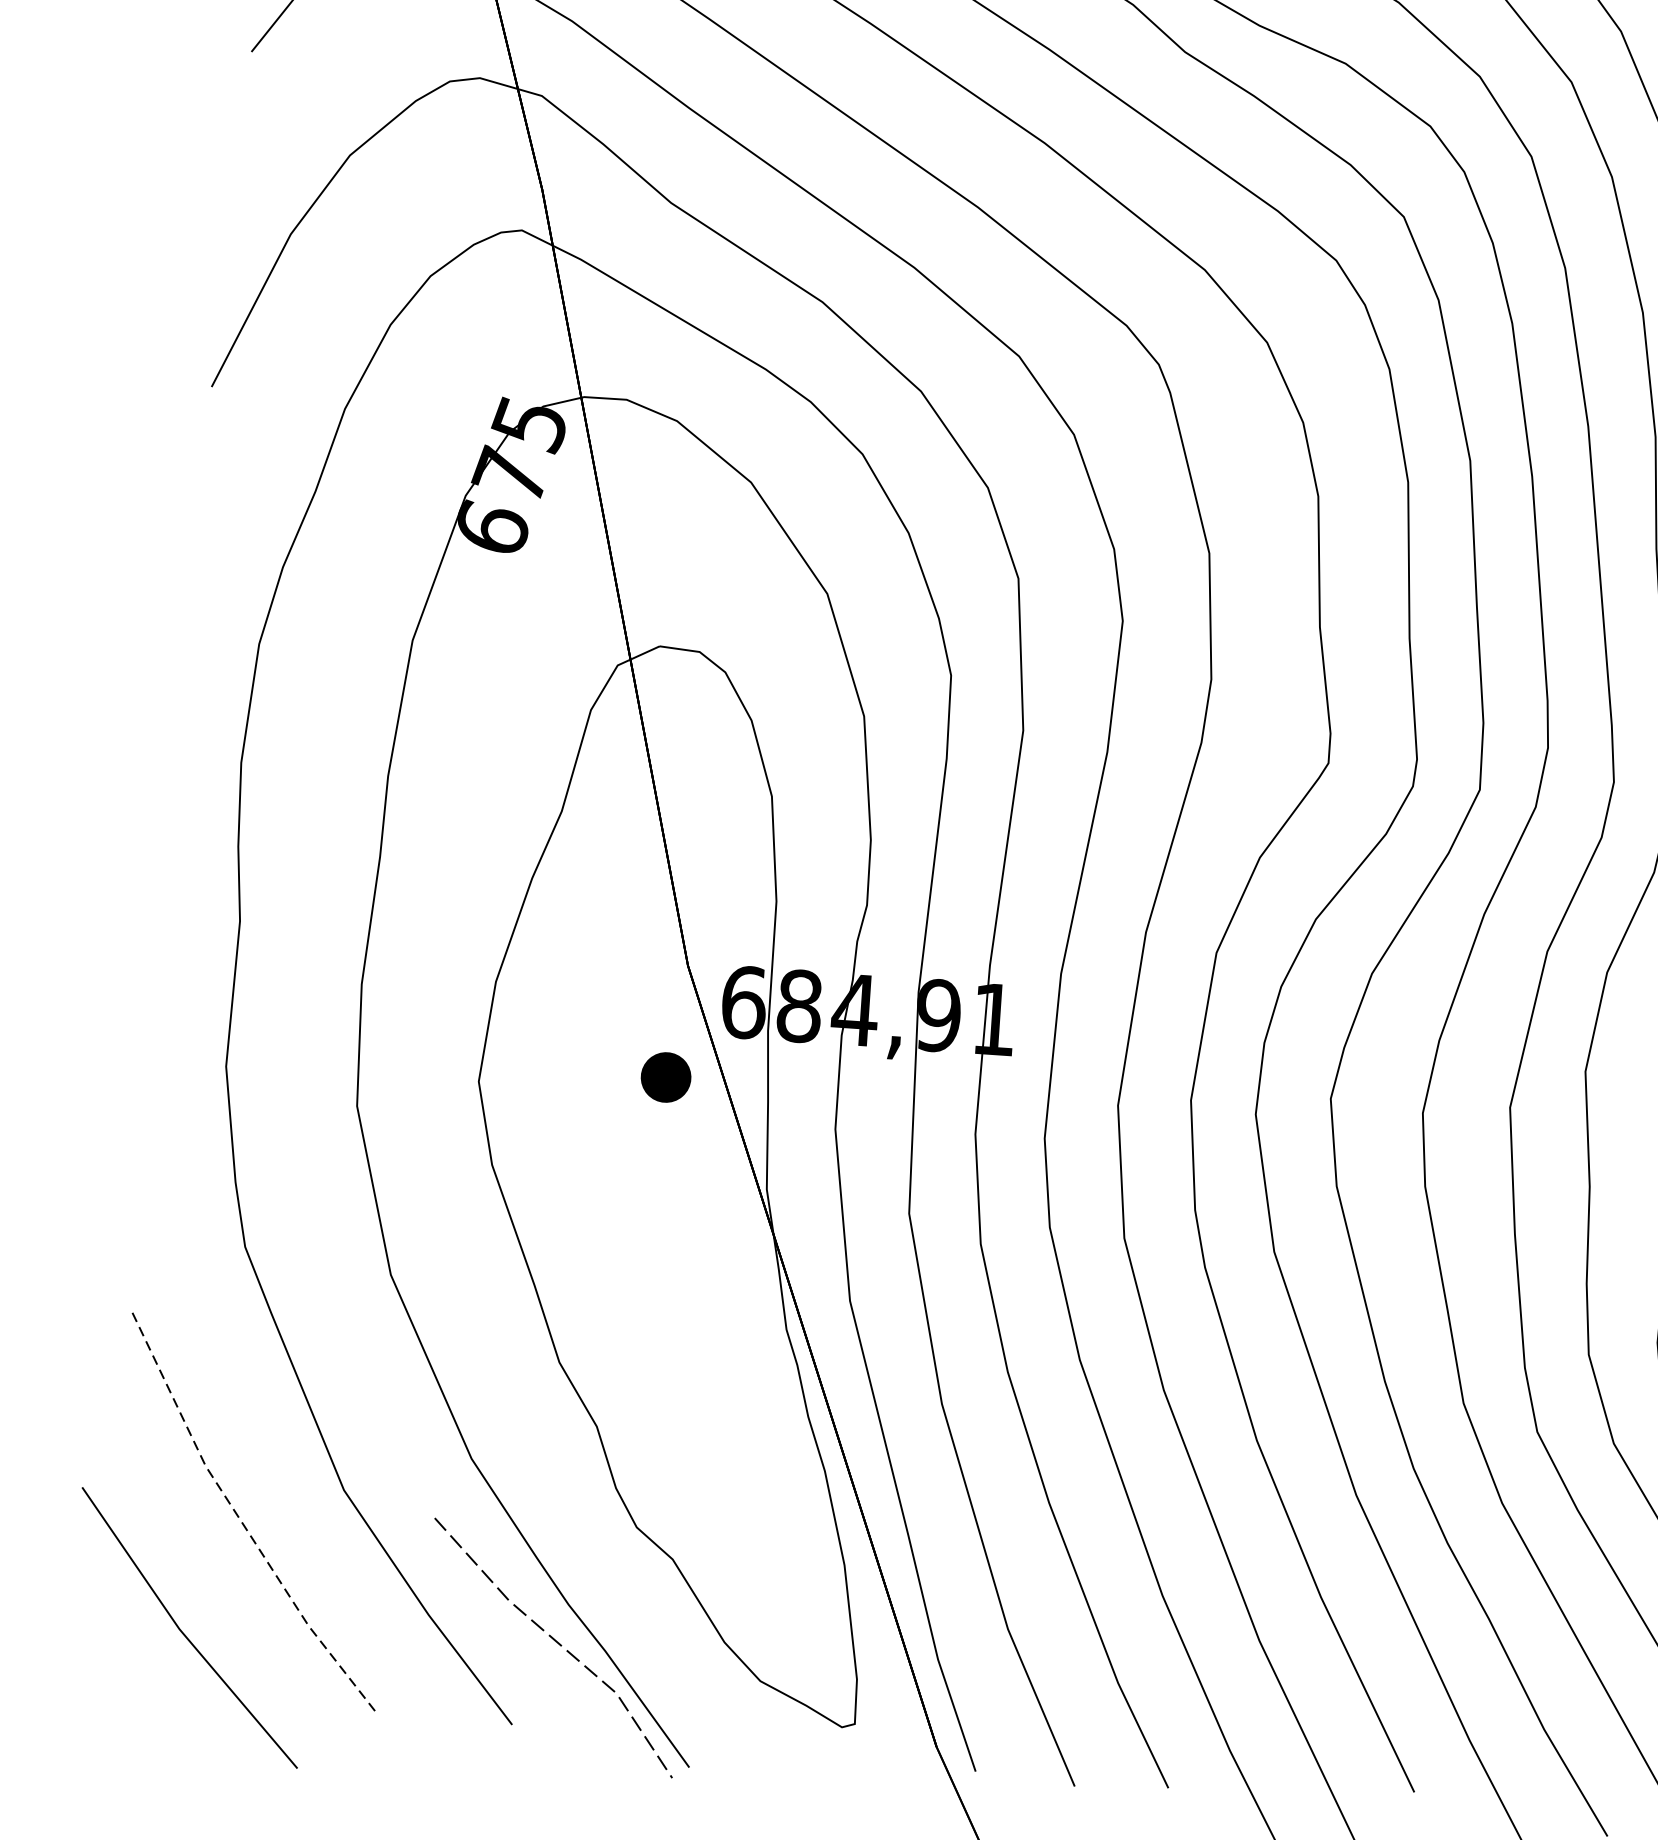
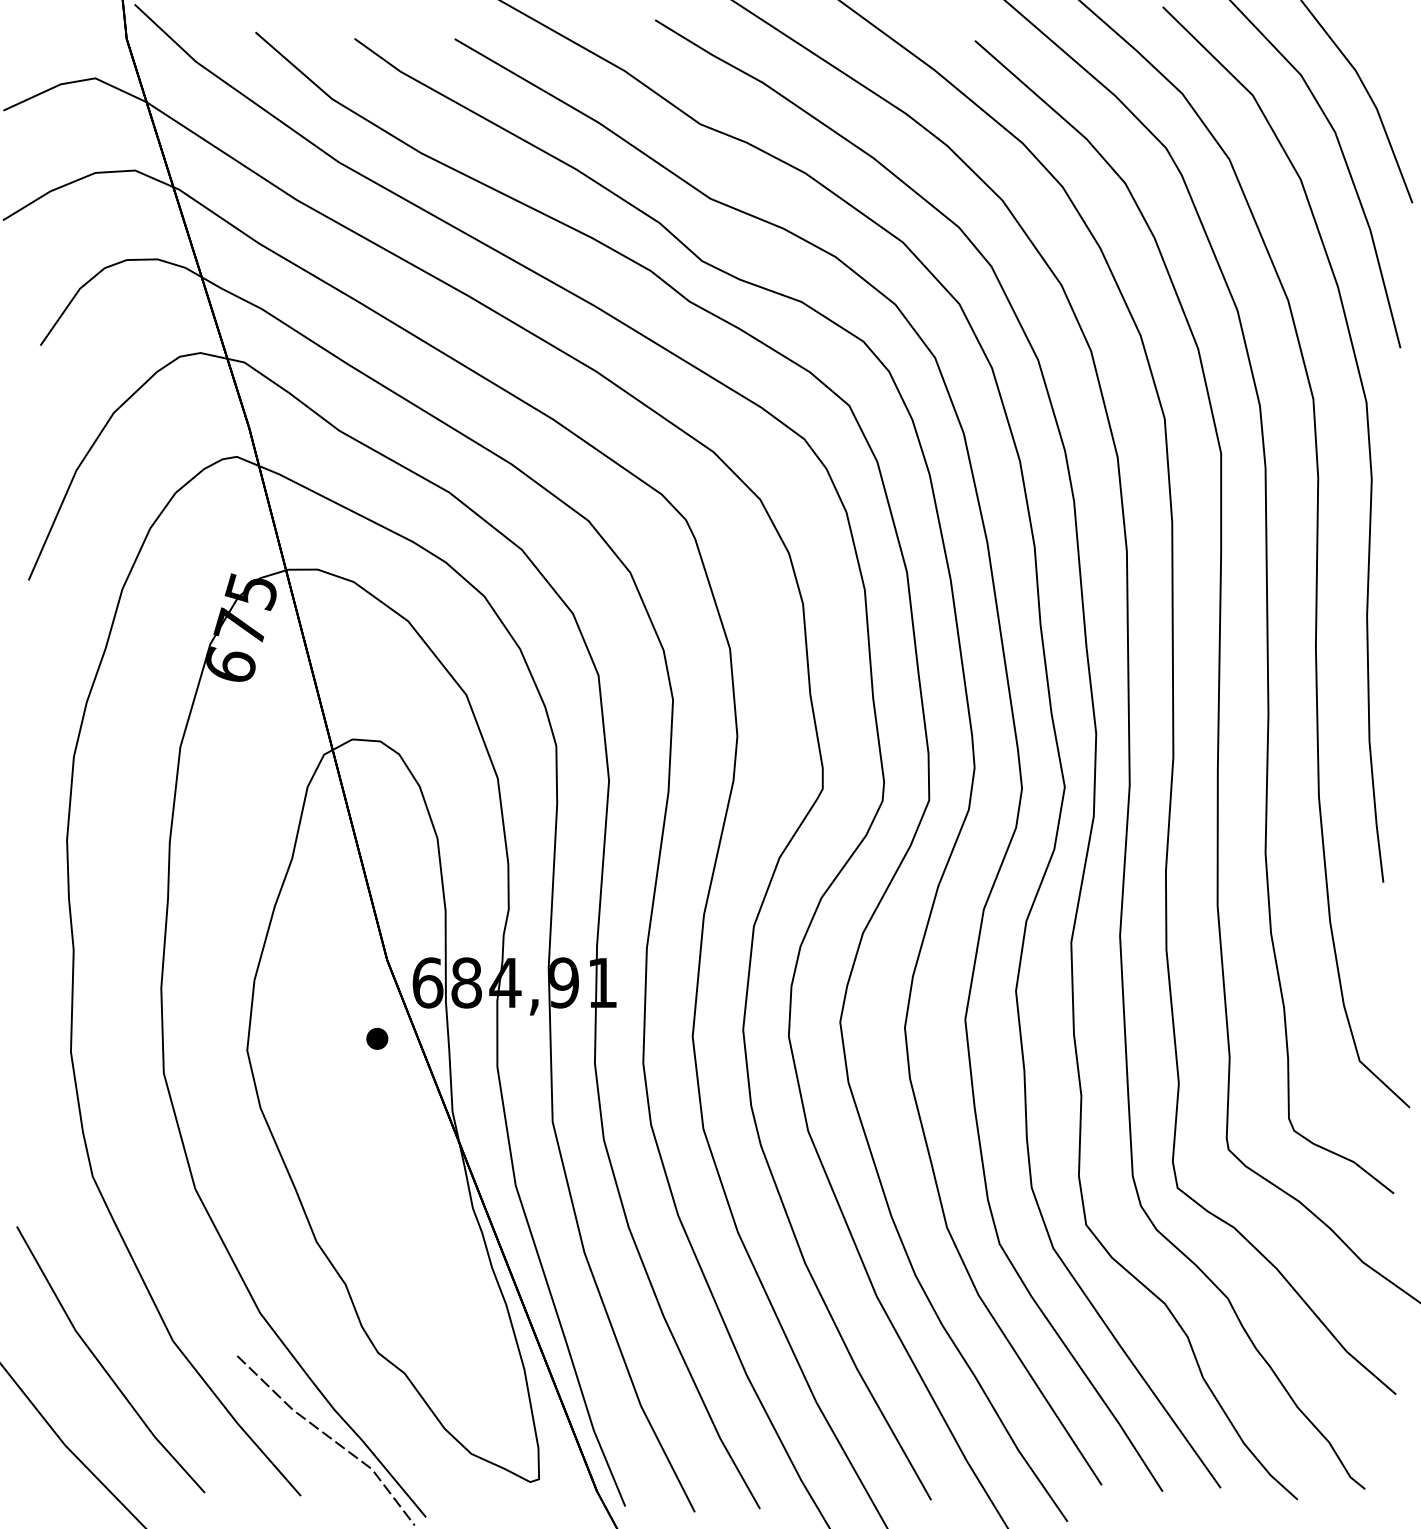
part: (666, 1077) -> (377, 1038), size x0.62
line: (239, 1519) -> (101, 1366), dashed -> solid

